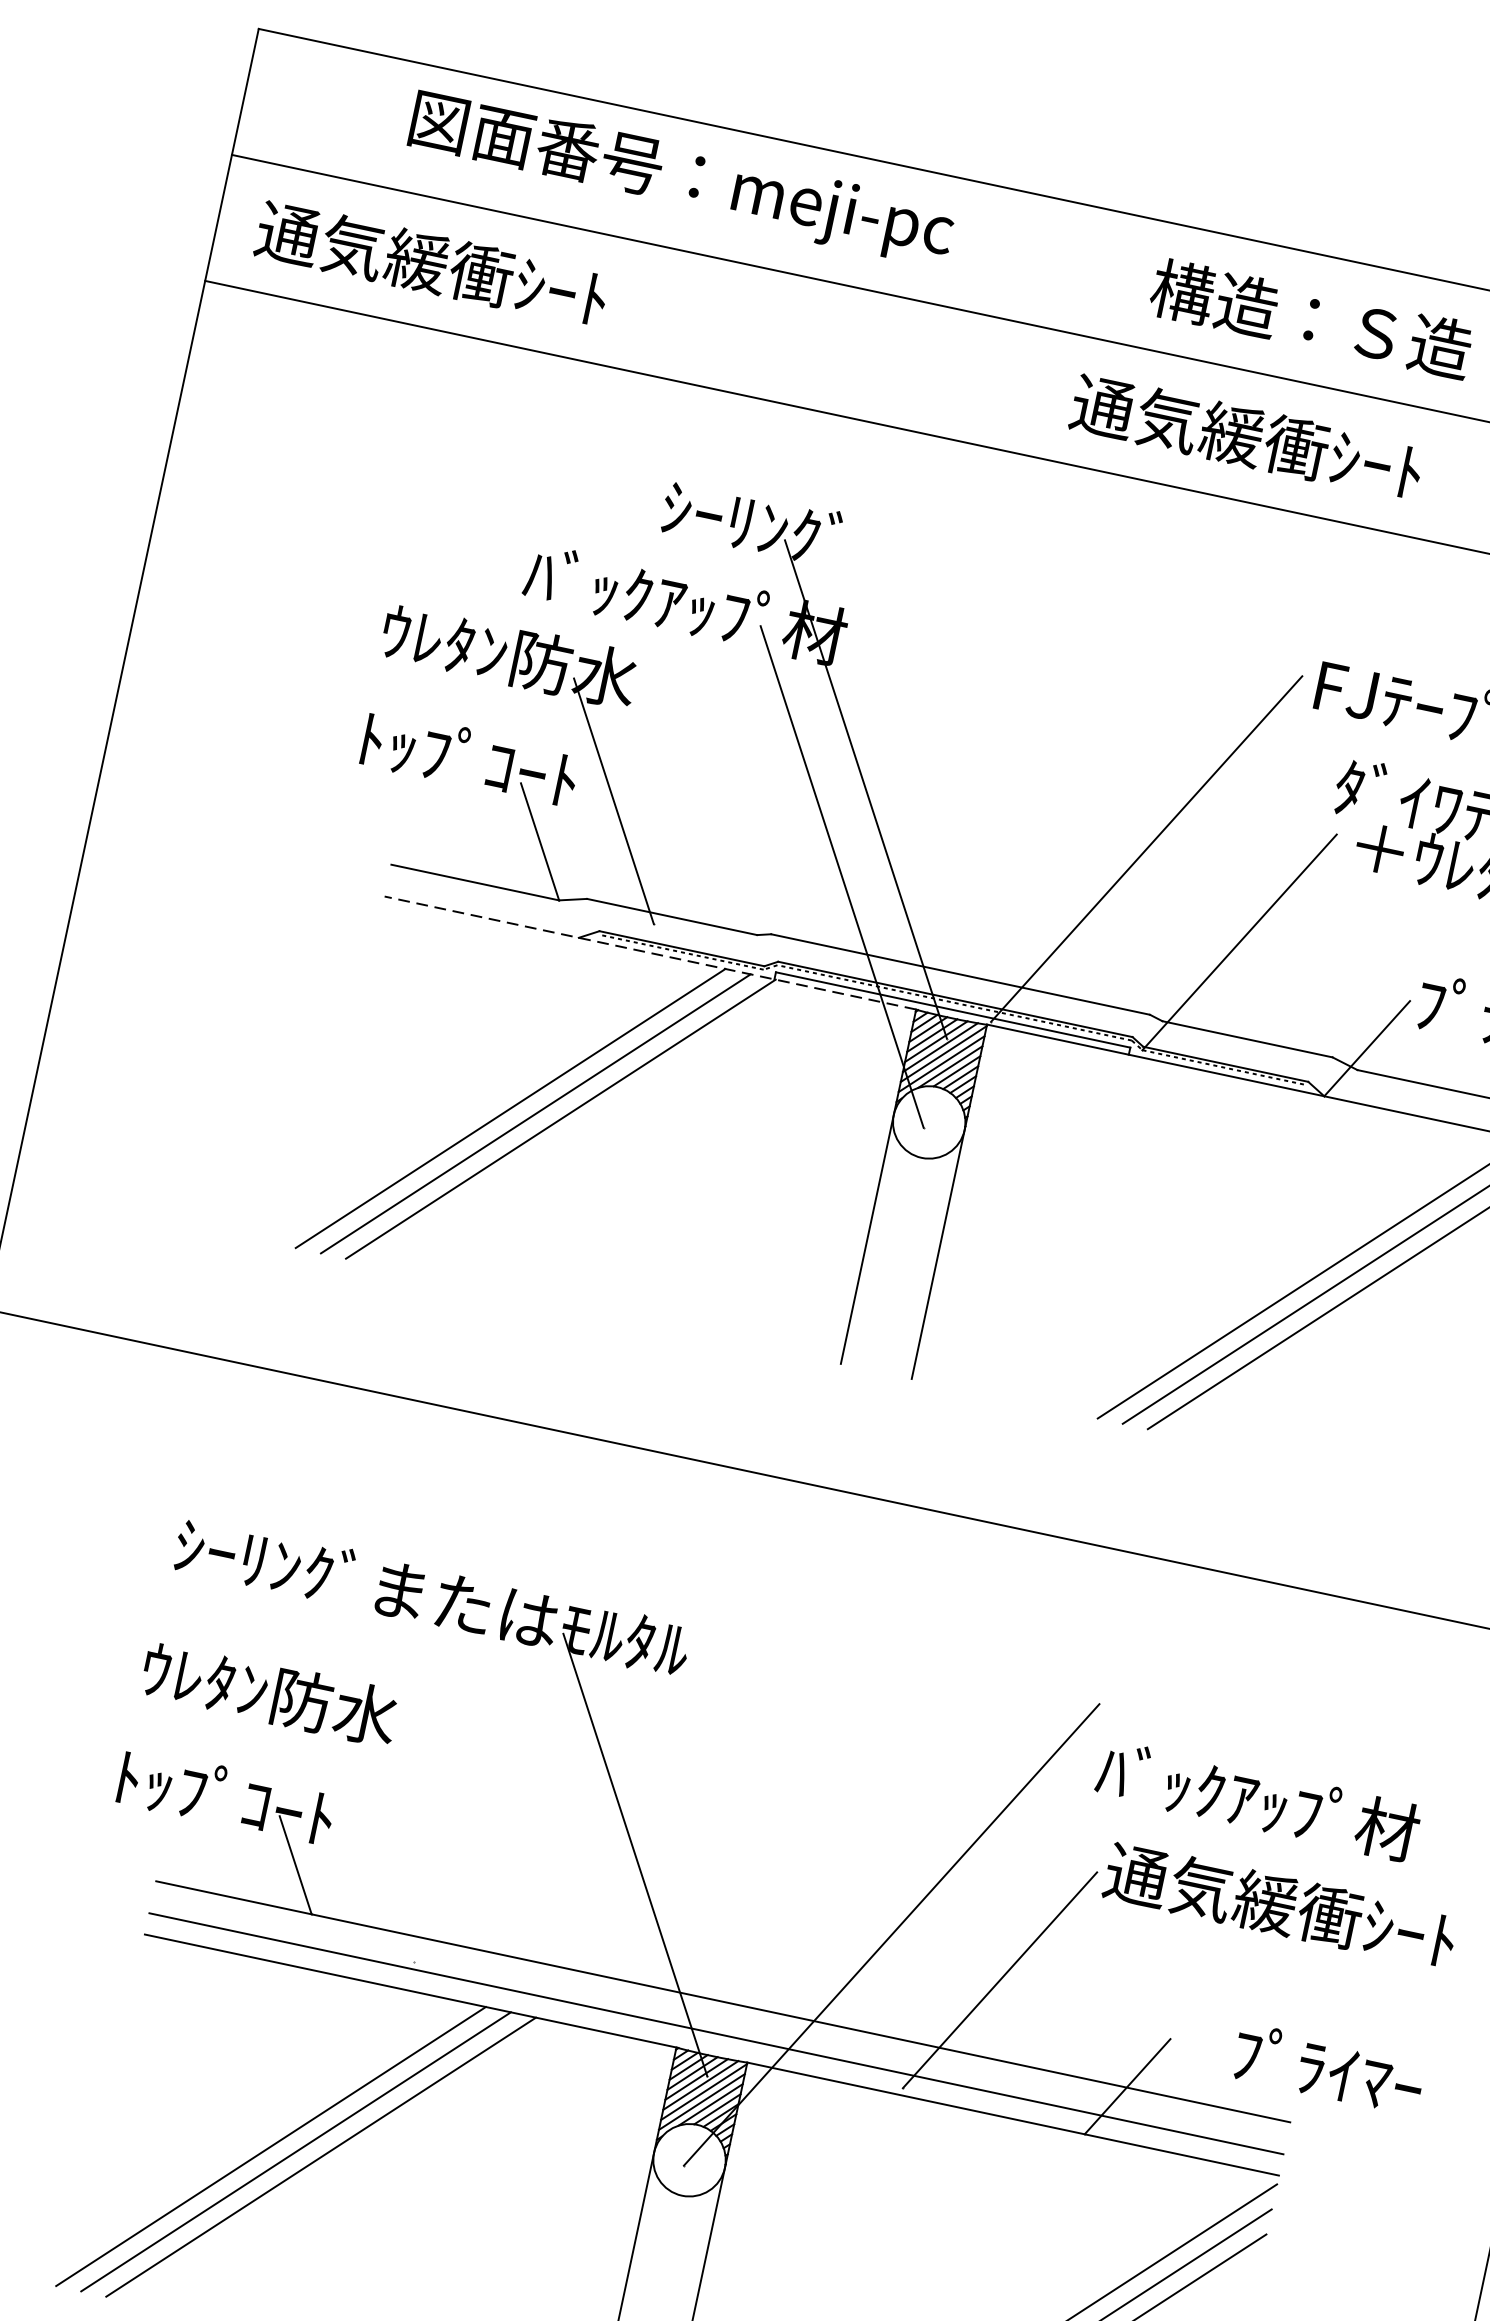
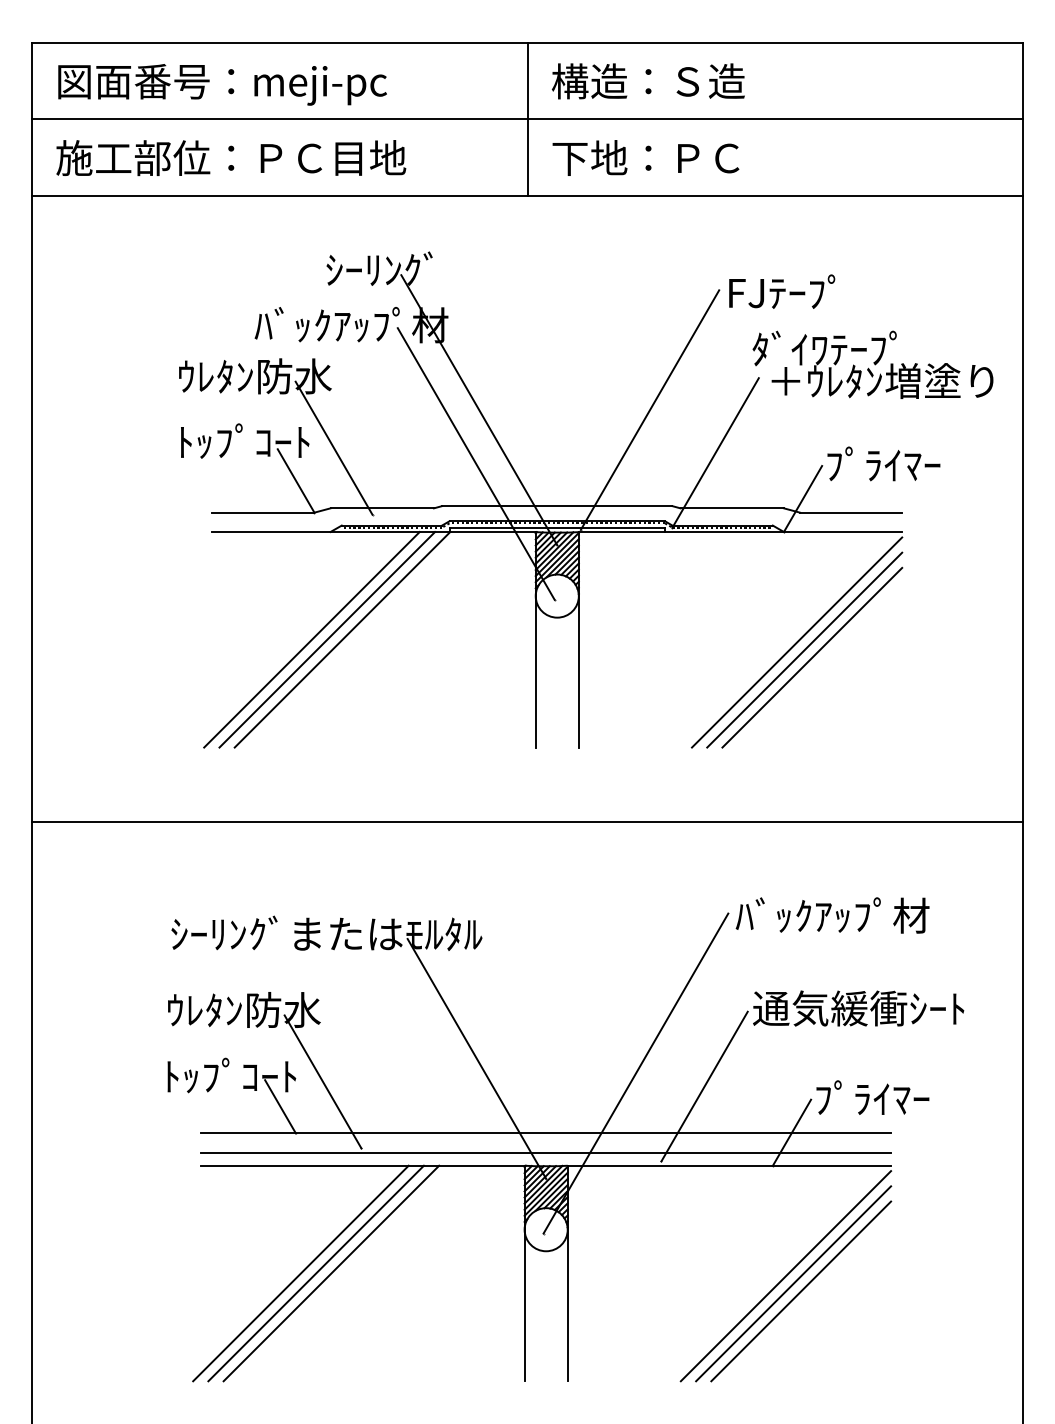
text: (681, 178) -> (222, 84), moved
text: (546, 289) -> (231, 158), 通気緩衝ｼｰﾄ -> 施工部位：ＰＣ目地
text: (1311, 319) -> (648, 81), moved
line: (1047, 326) -> (527, 118), added
text: (1246, 437) -> (657, 158), 通気緩衝ｼｰﾄ -> 下地：ＰＣ
line: (650, 953) -> (374, 532), dashed -> solid
text: (1257, 1801) -> (832, 915), moved
line: (373, 1838) -> (322, 1081), added
text: (1328, 2068) -> (872, 1097), moved

